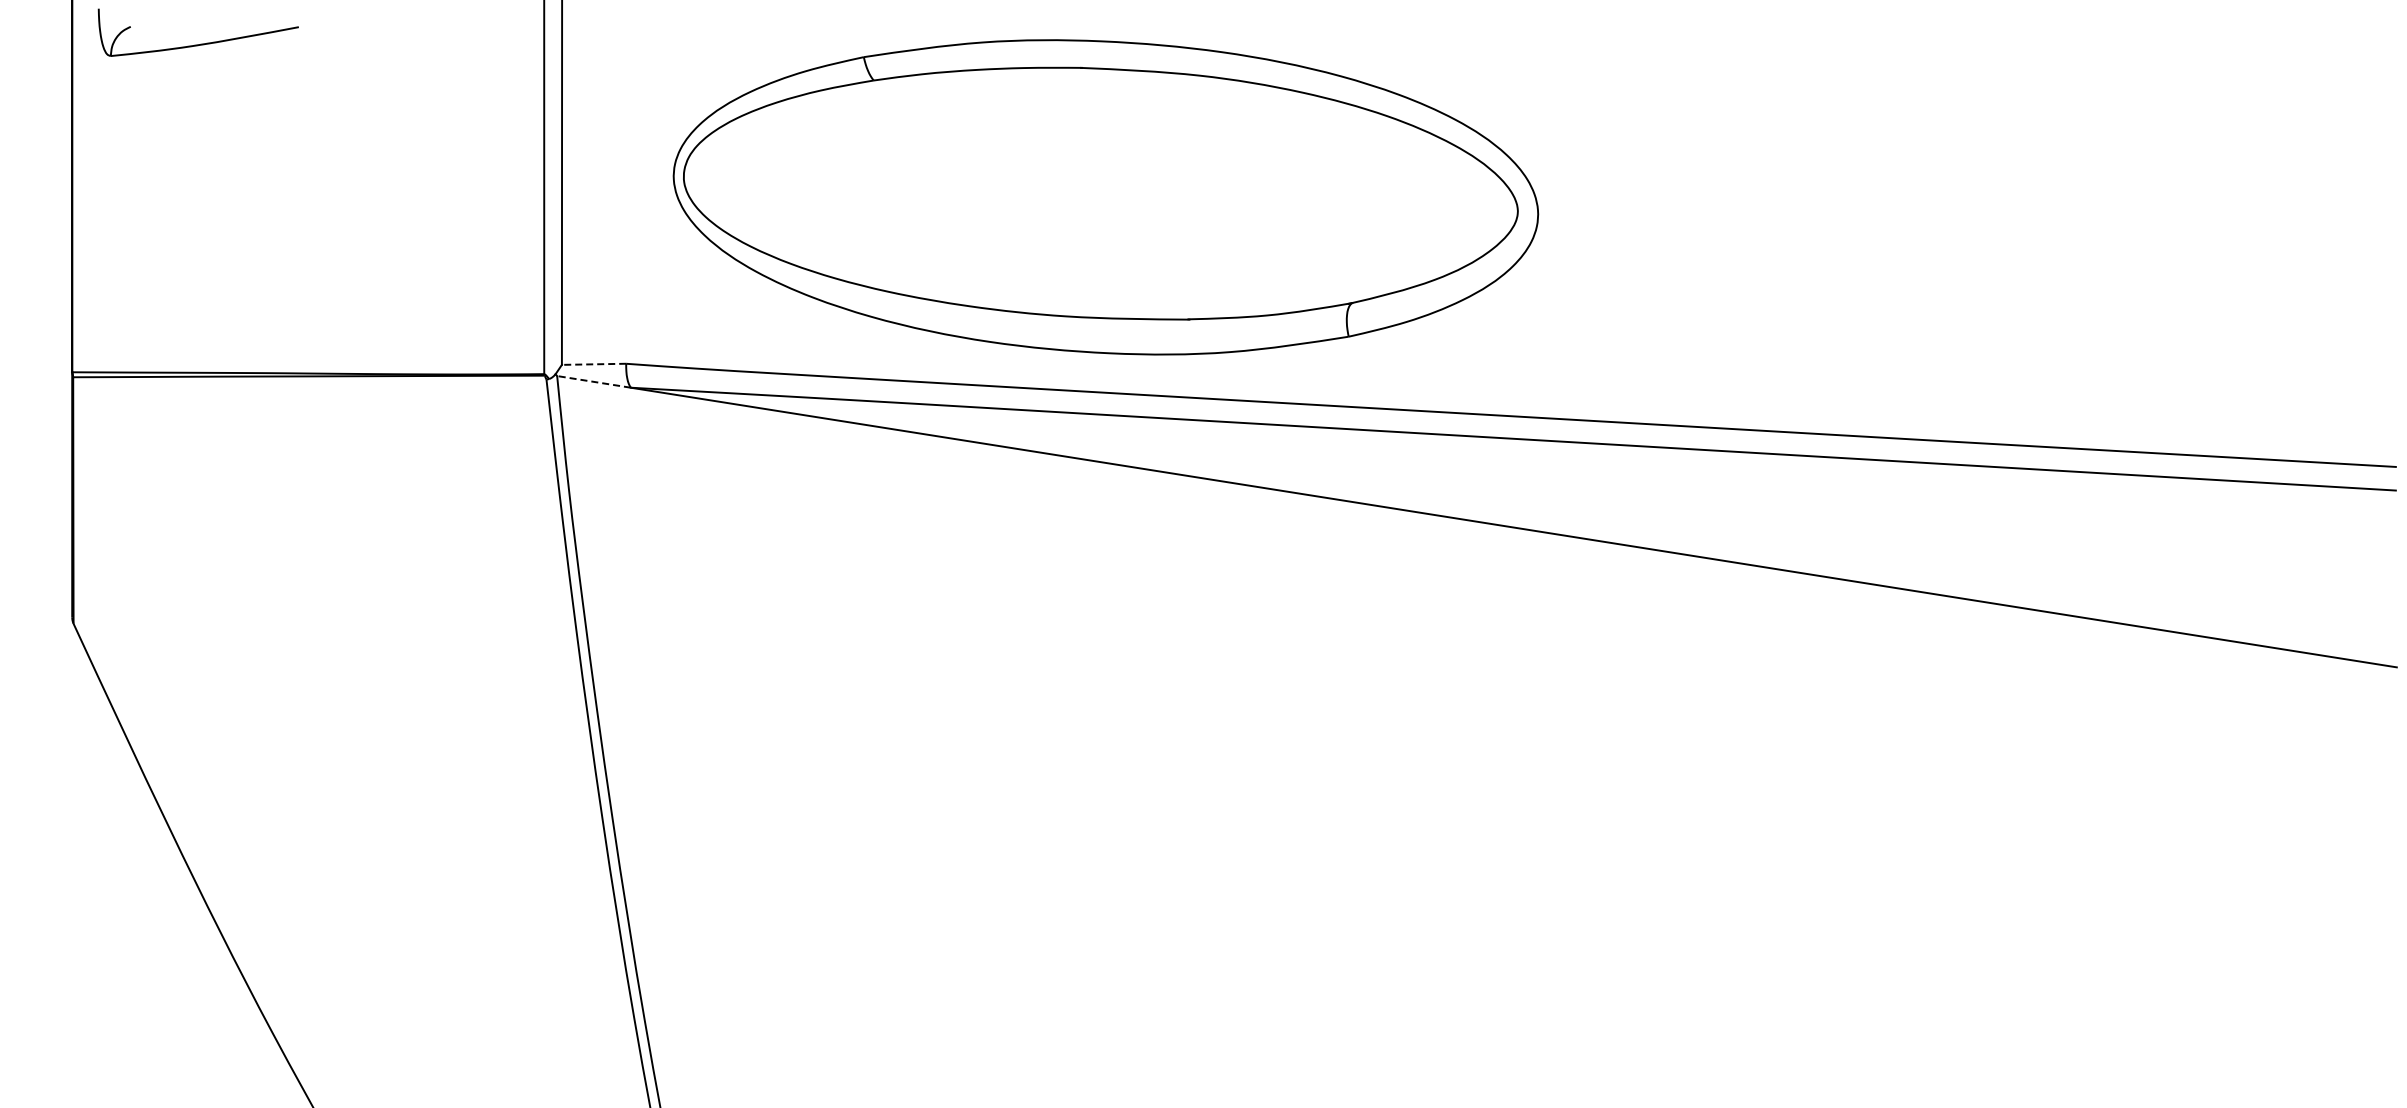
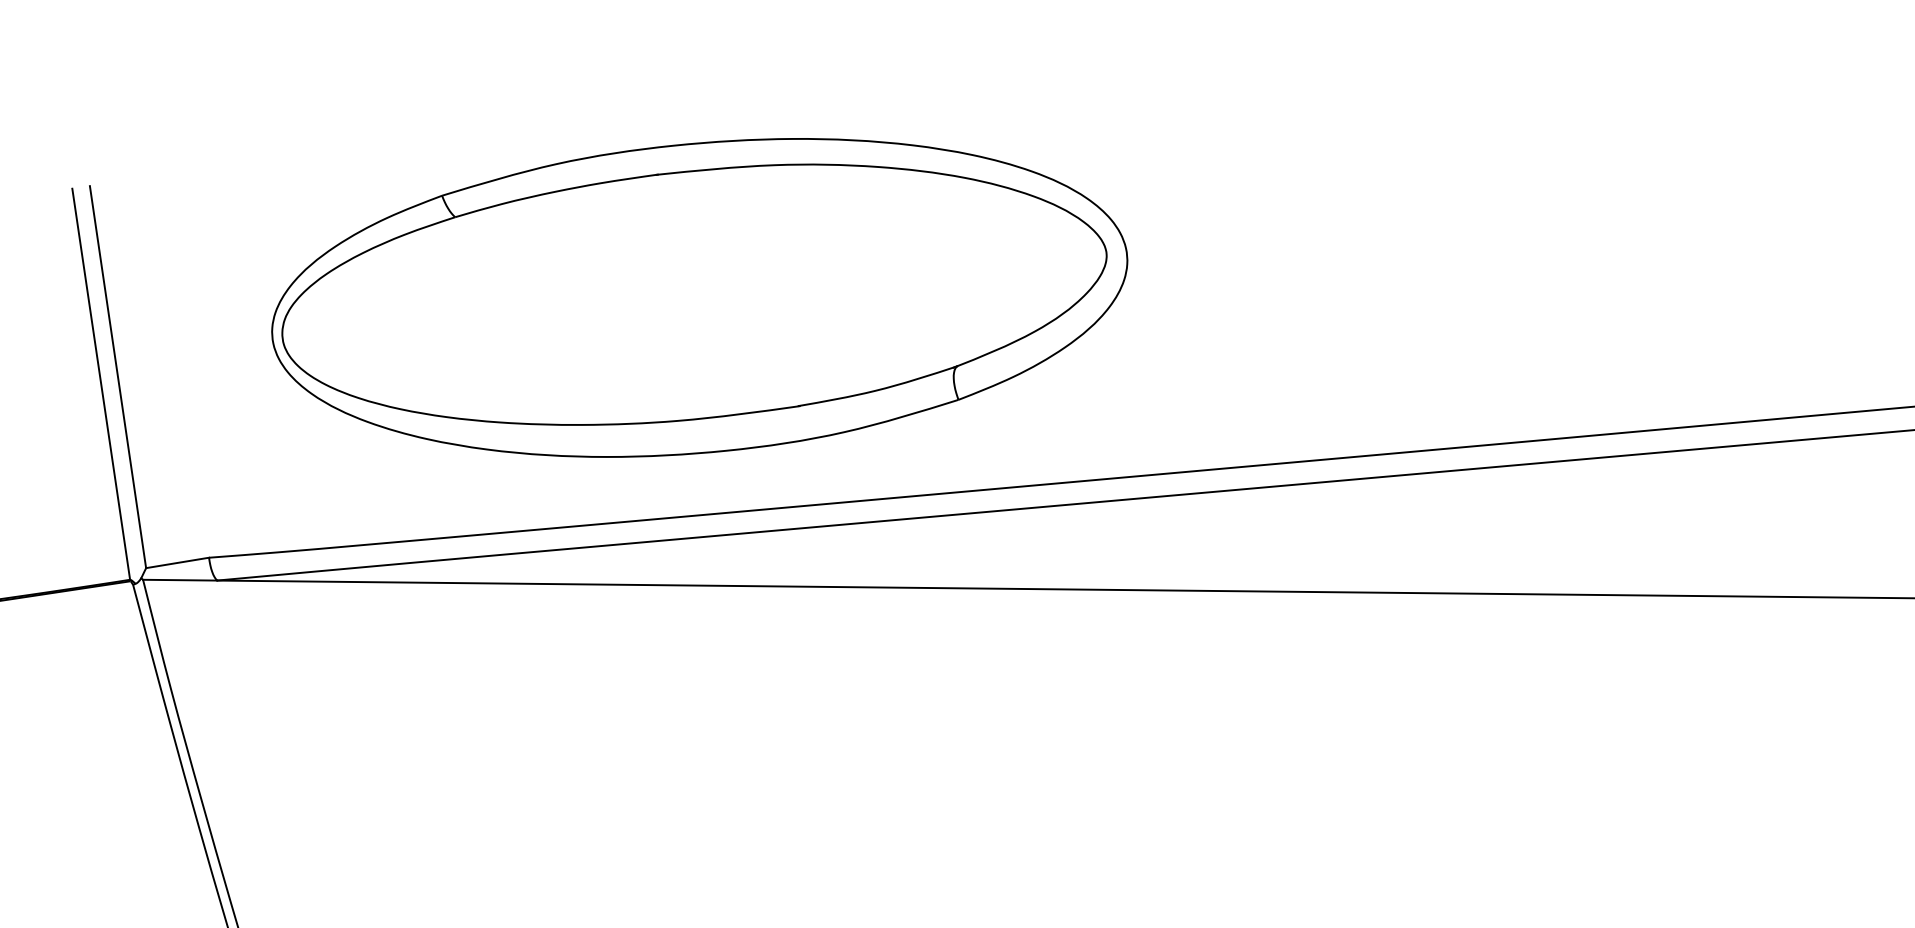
part: (1105, 197) -> (699, 298), moved
line: (593, 364) -> (177, 563), dashed -> solid
line: (593, 381) -> (179, 579), dashed -> solid

